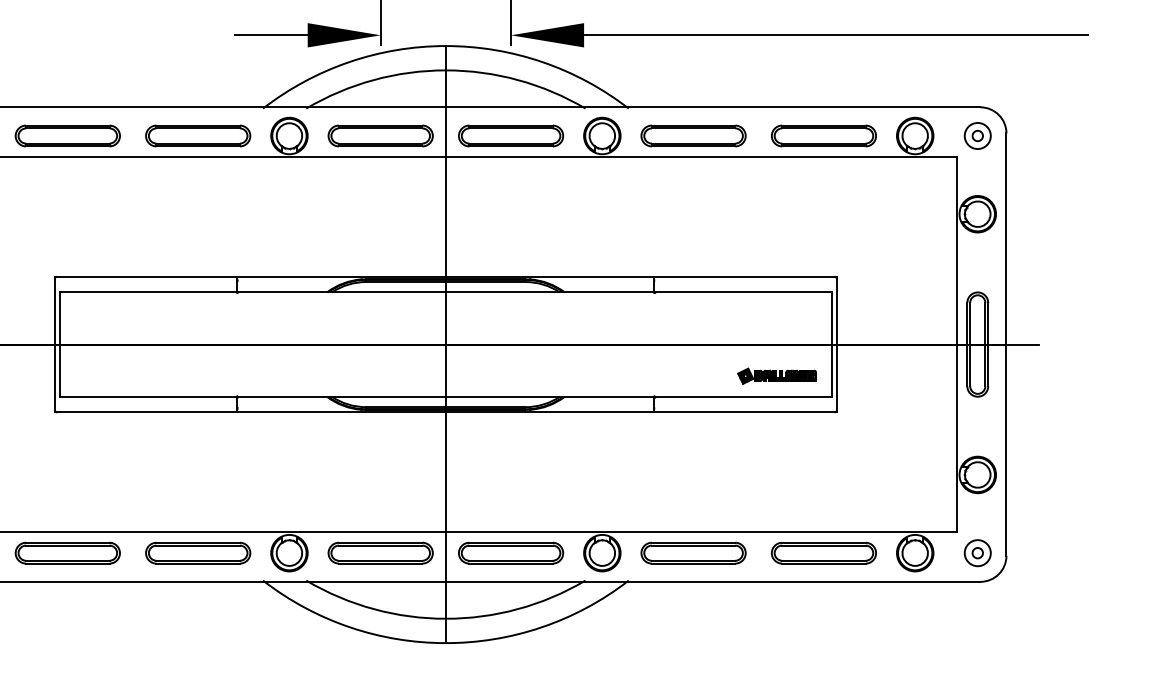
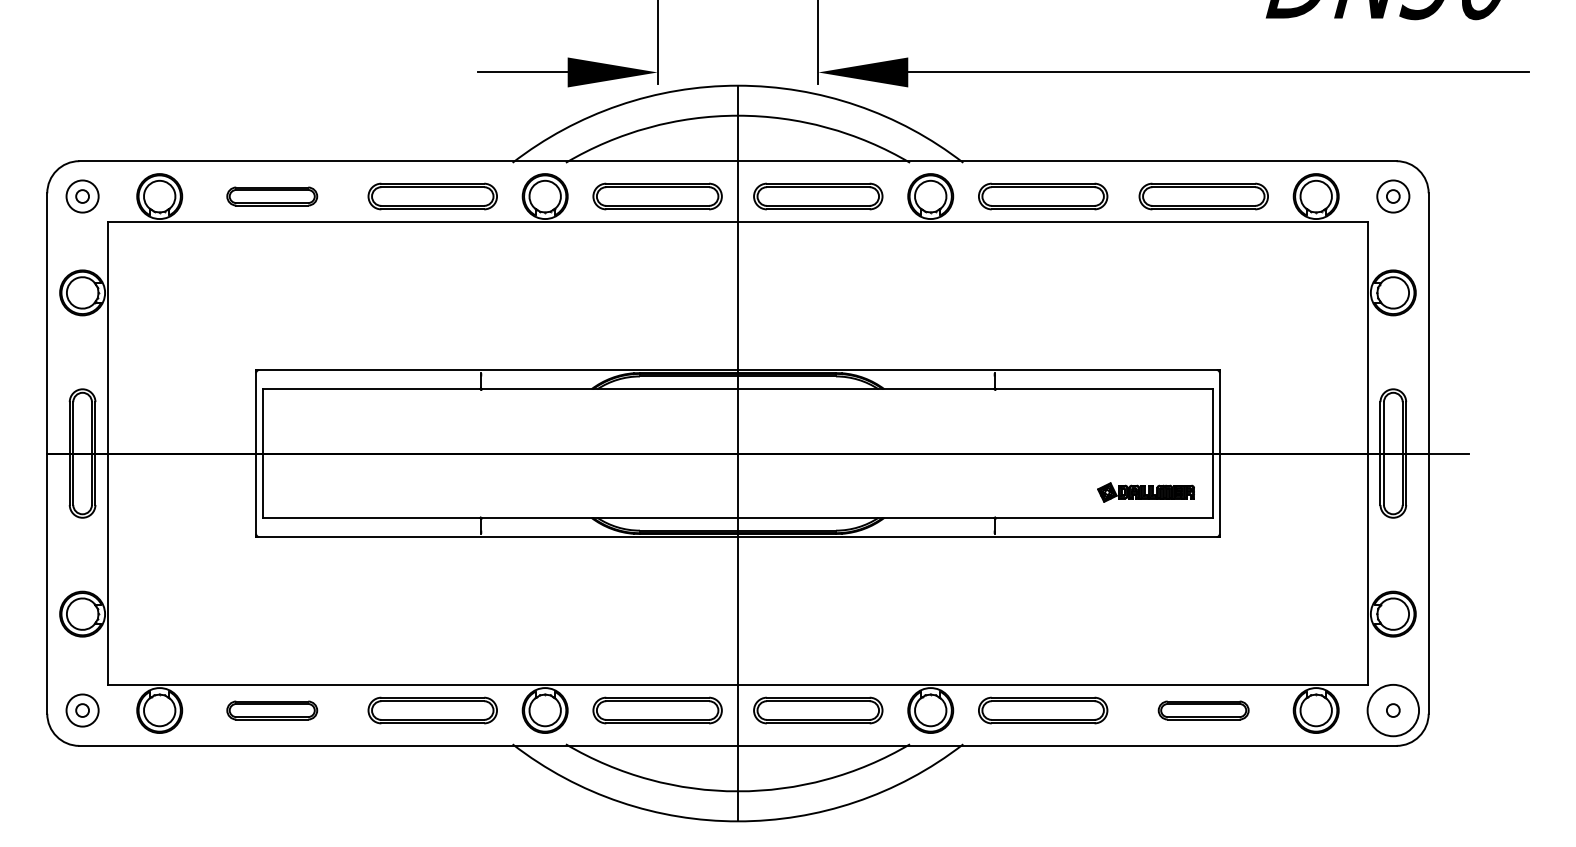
part: (68, 135) -> (272, 196), size x0.7
part: (68, 553) -> (272, 710), size x0.7
part: (823, 553) -> (1203, 710), size x0.7
circle: (977, 553) -> (1393, 710), size x1.6

